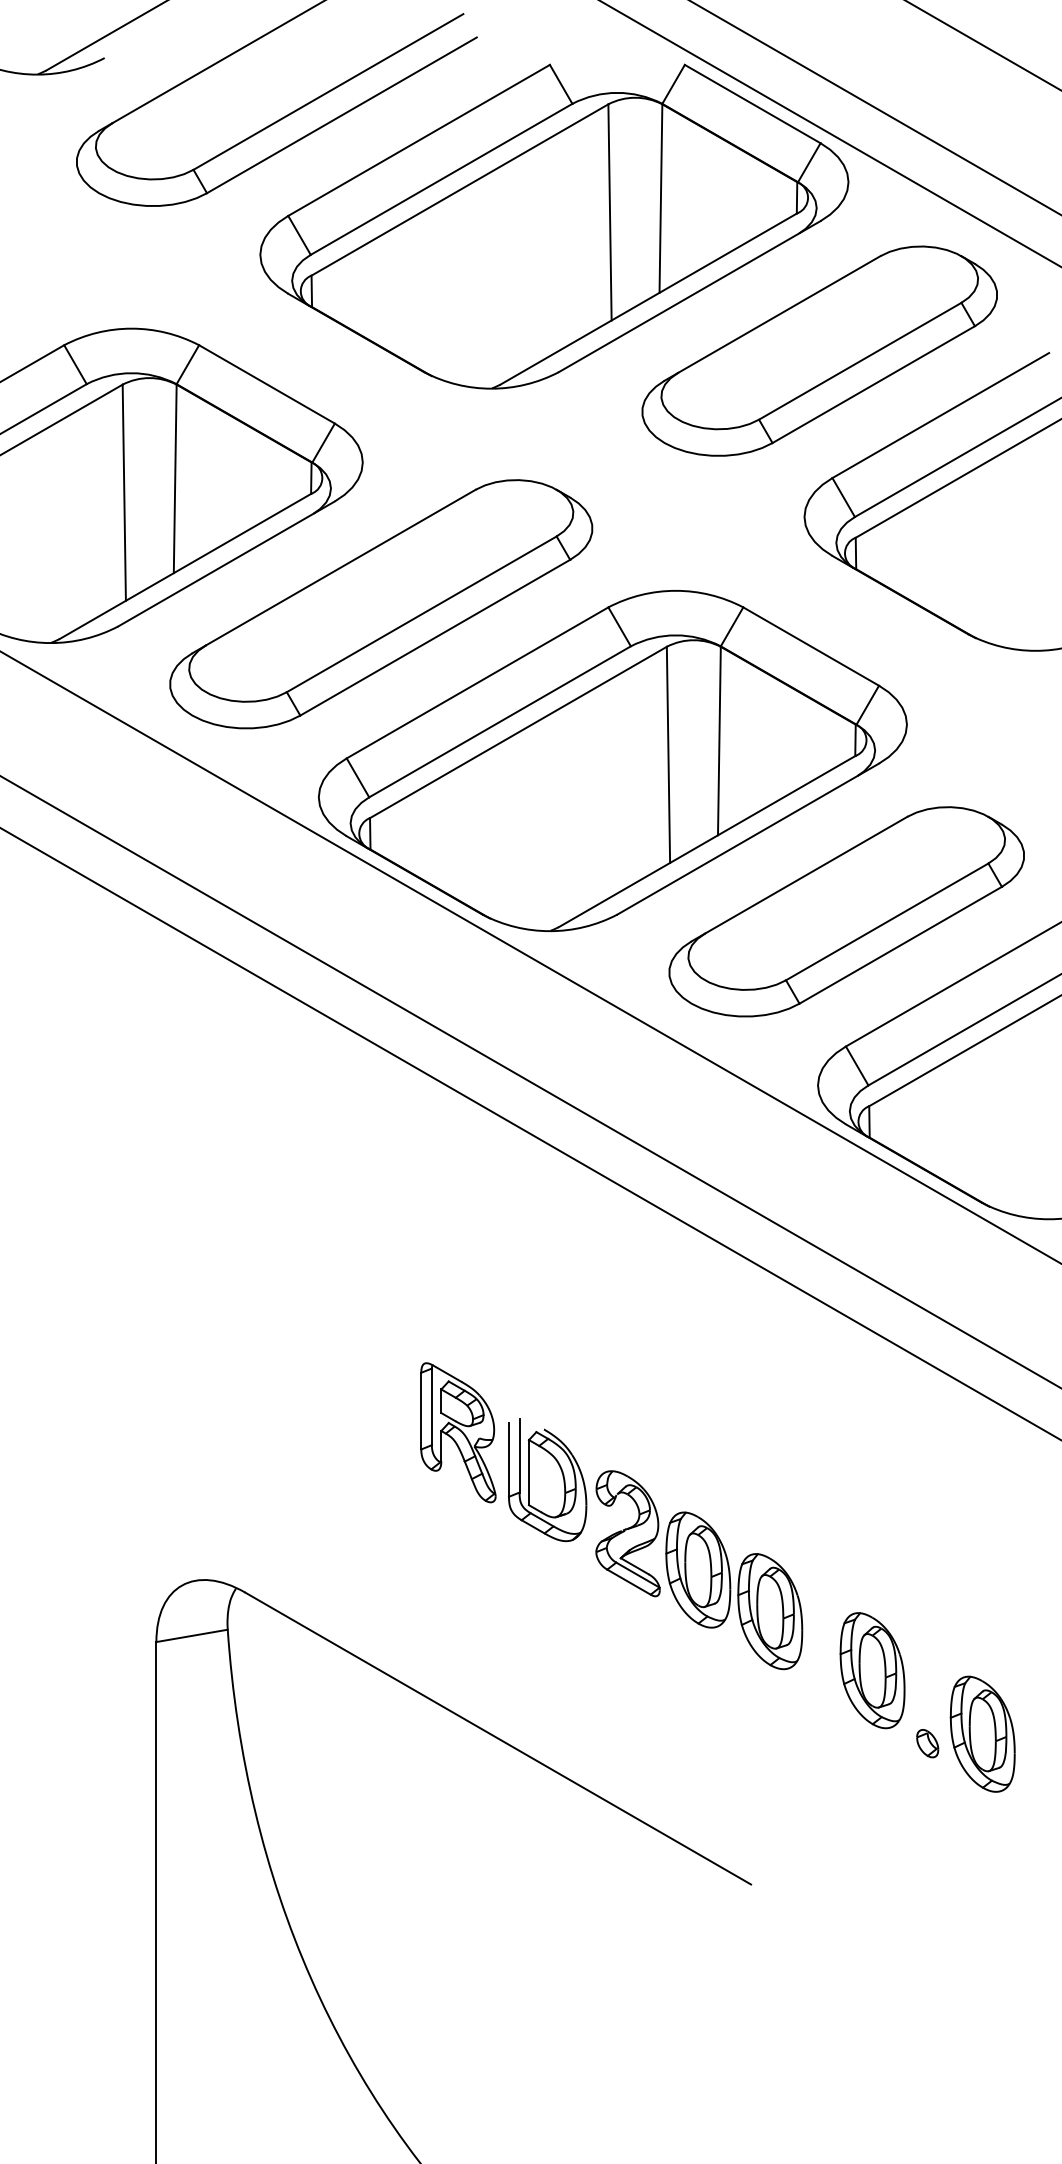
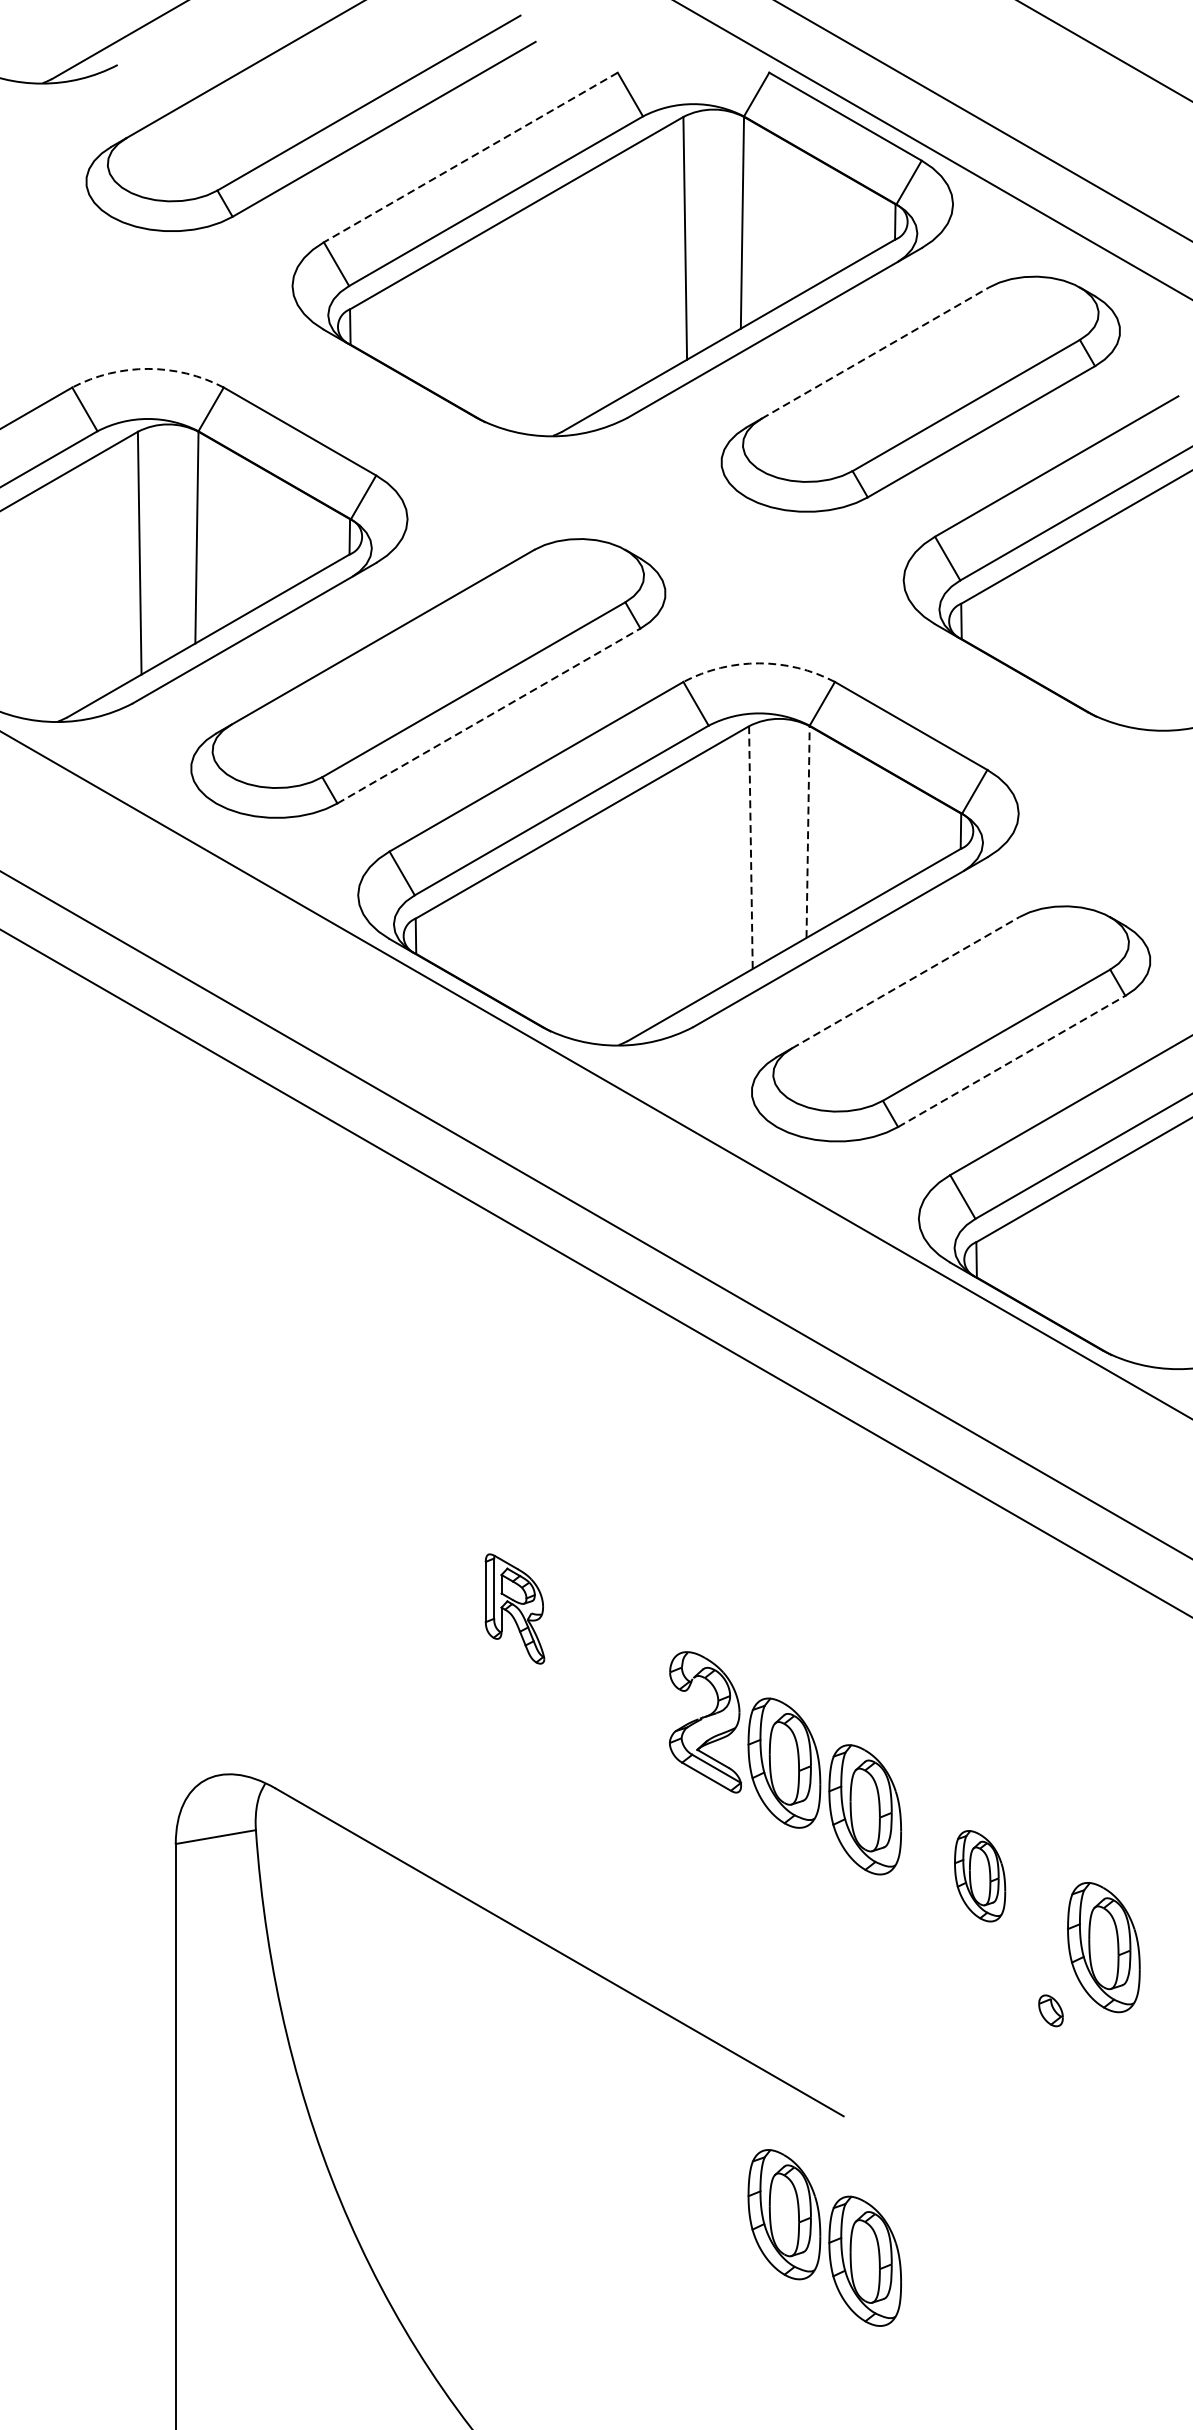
line: (418, 140) -> (470, 157), solid -> dashed
line: (779, 314) -> (875, 353), solid -> dashed
arc: (131, 328) -> (147, 368), solid -> dashed
arc: (675, 590) -> (758, 662), solid -> dashed
line: (435, 637) -> (489, 715), solid -> dashed
line: (719, 740) -> (808, 831), solid -> dashed
line: (668, 755) -> (750, 848), solid -> dashed
line: (806, 875) -> (905, 983), solid -> dashed
line: (900, 945) -> (1011, 1061), solid -> dashed
part: (458, 1432) -> (515, 1608), size x0.7
part: (547, 1480) -> (615, 1662), removed
part: (872, 1670) -> (980, 1875), size x0.7
part: (927, 1743) -> (1050, 2010), moved
part: (734, 1992) -> (825, 2237), added

